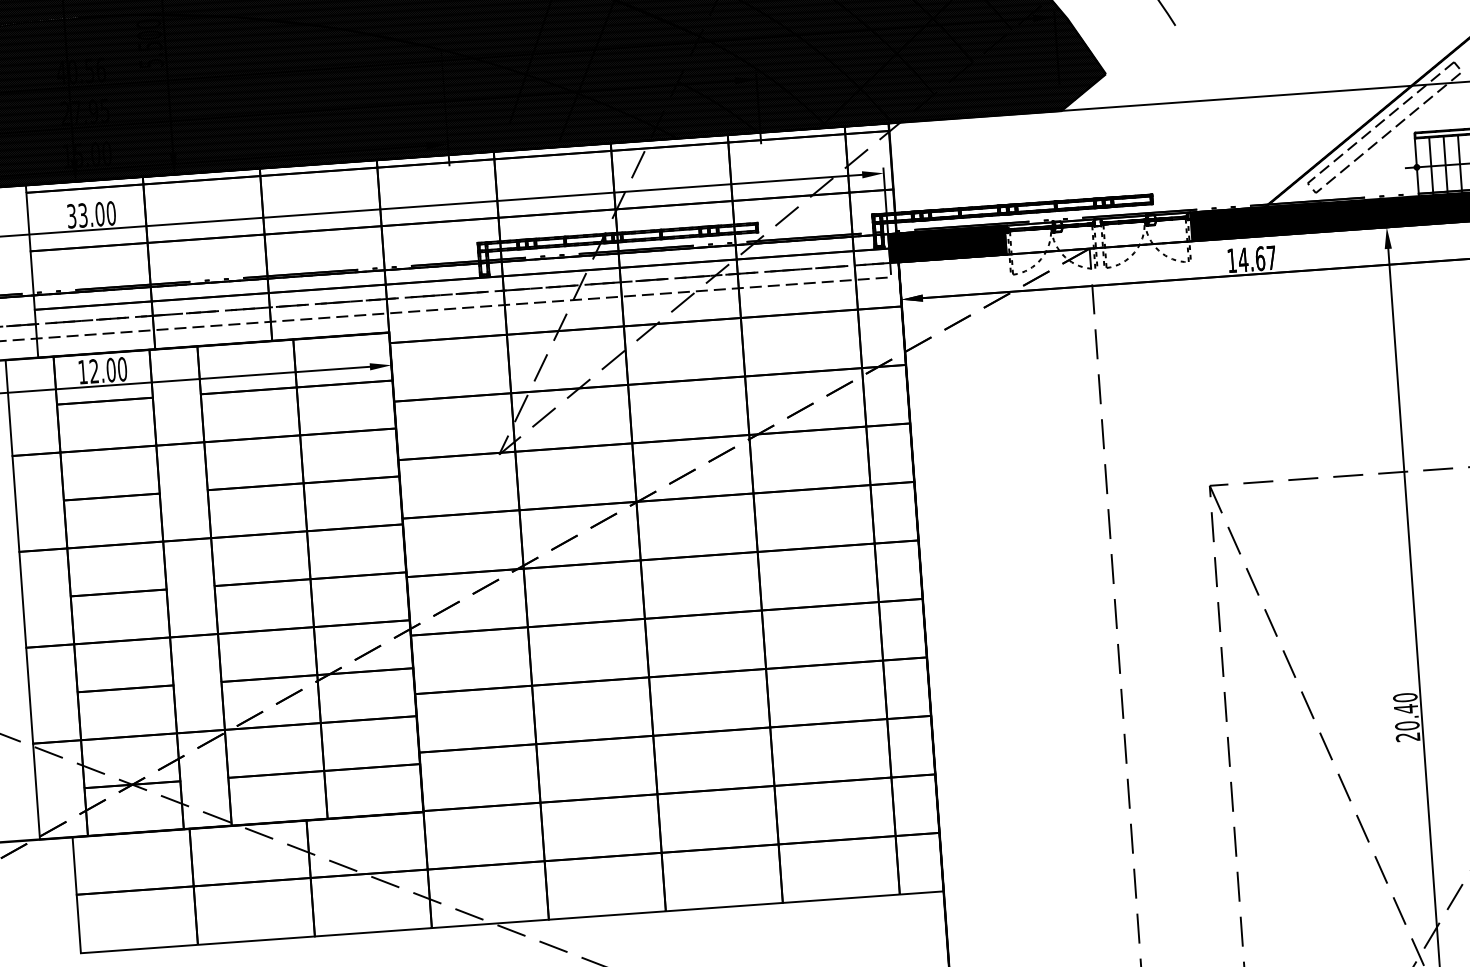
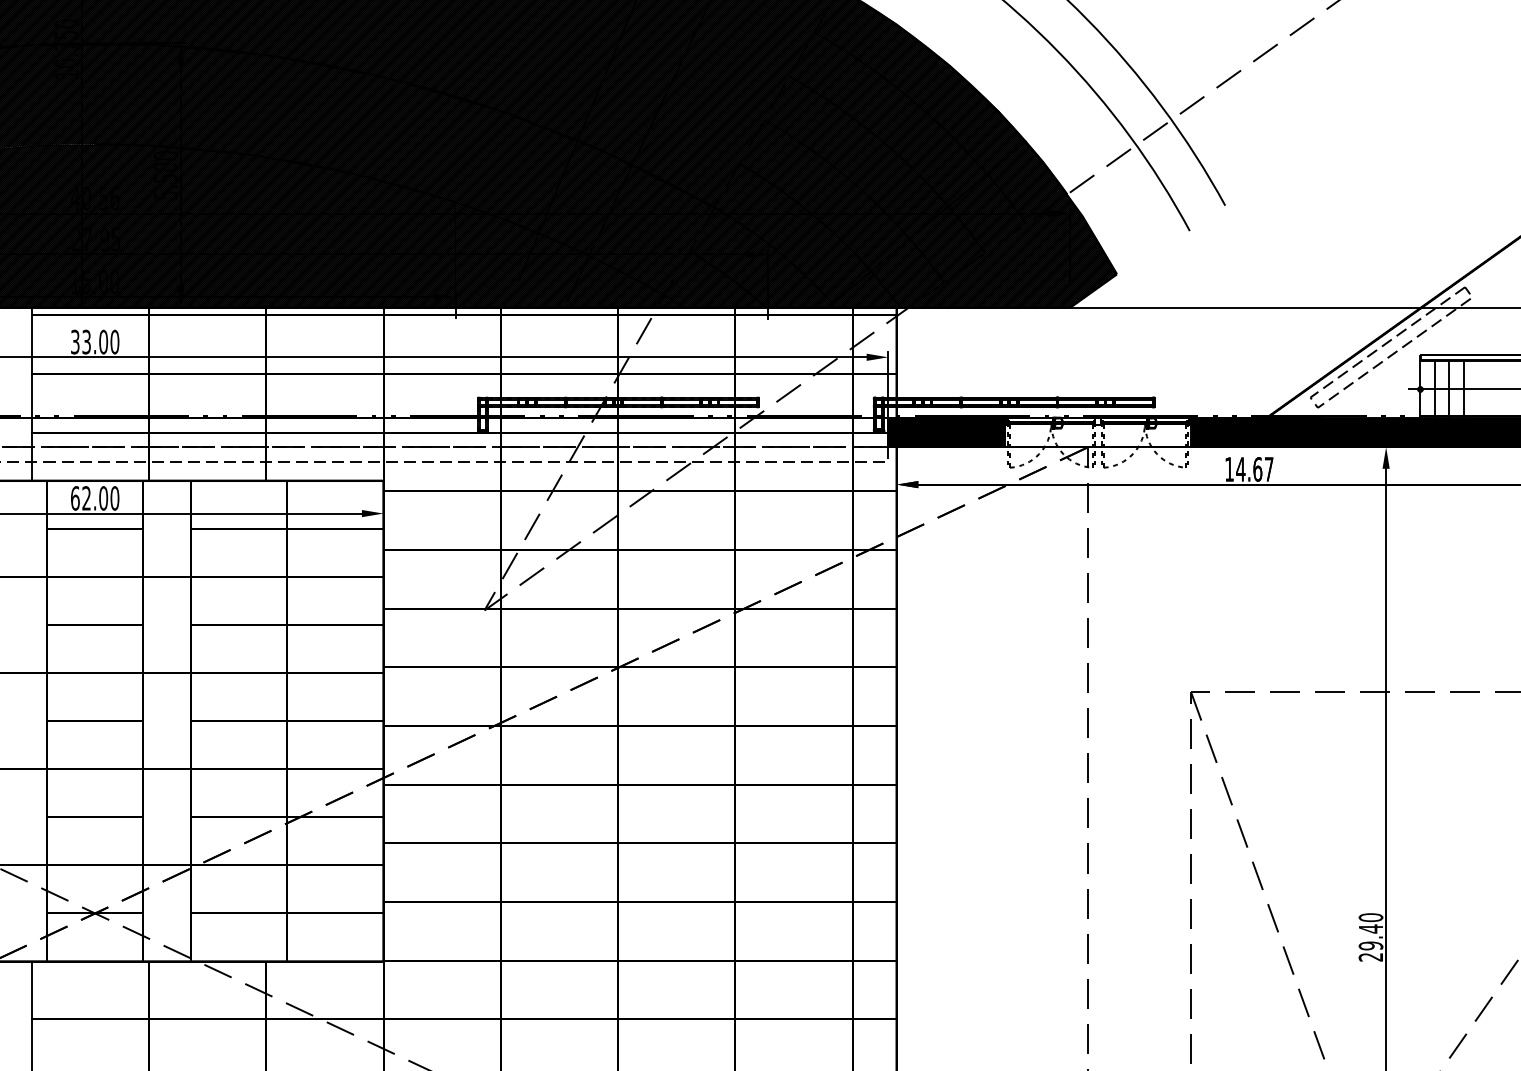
text: (83, 372) -> (75, 498), 12.00 -> 62.00
text: (1407, 725) -> (1371, 945), 20.40 -> 29.40

